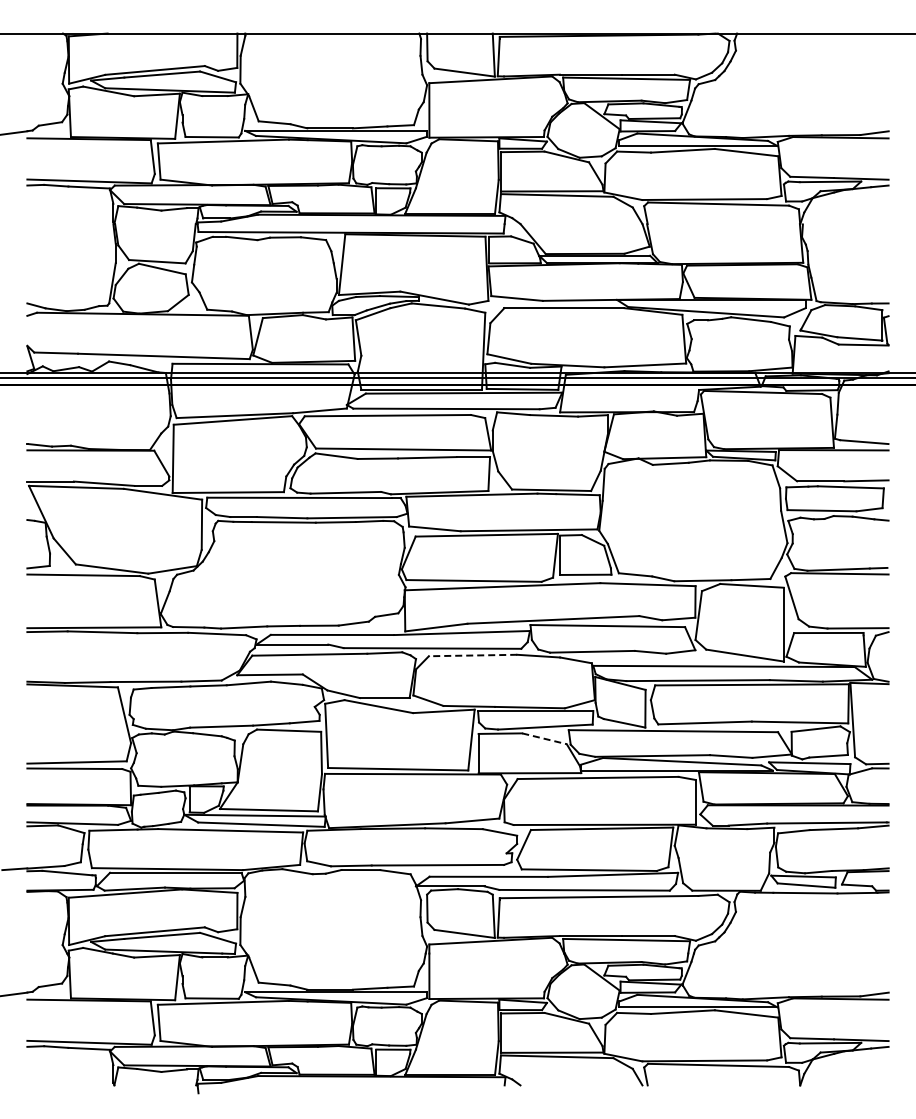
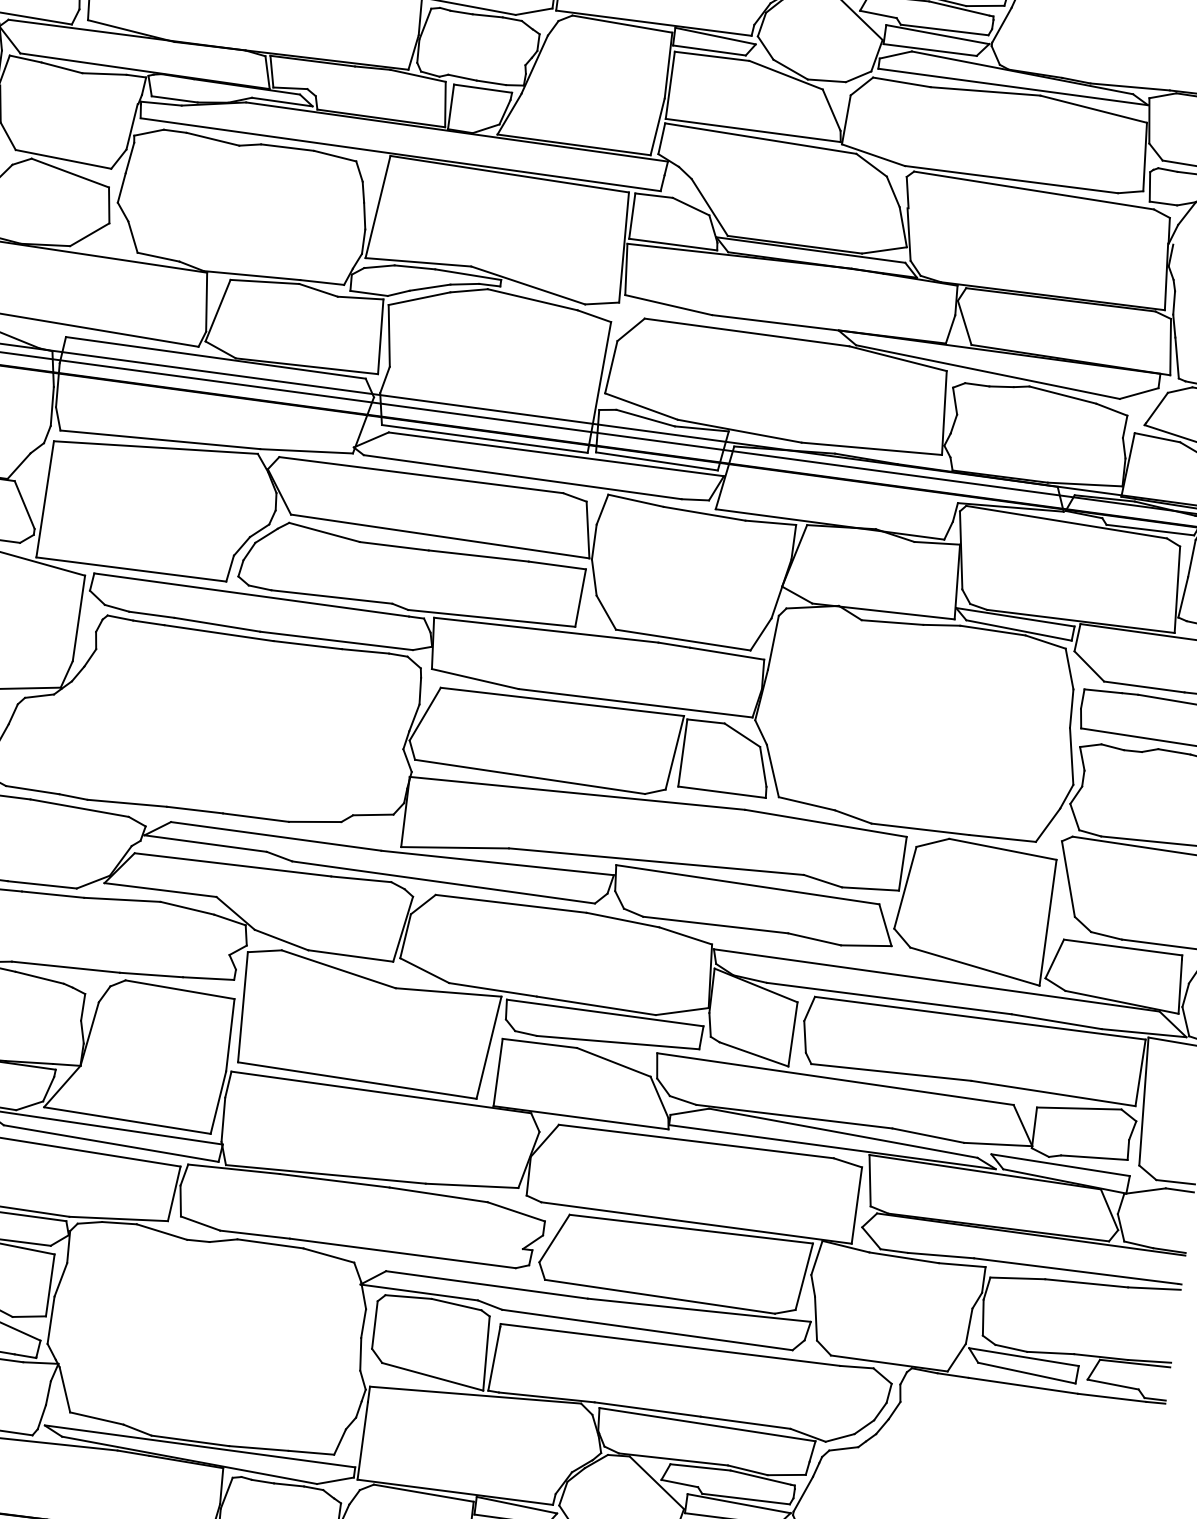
line: (472, 655) -> (510, 903), dashed -> solid
line: (544, 738) -> (613, 1061), dashed -> solid

